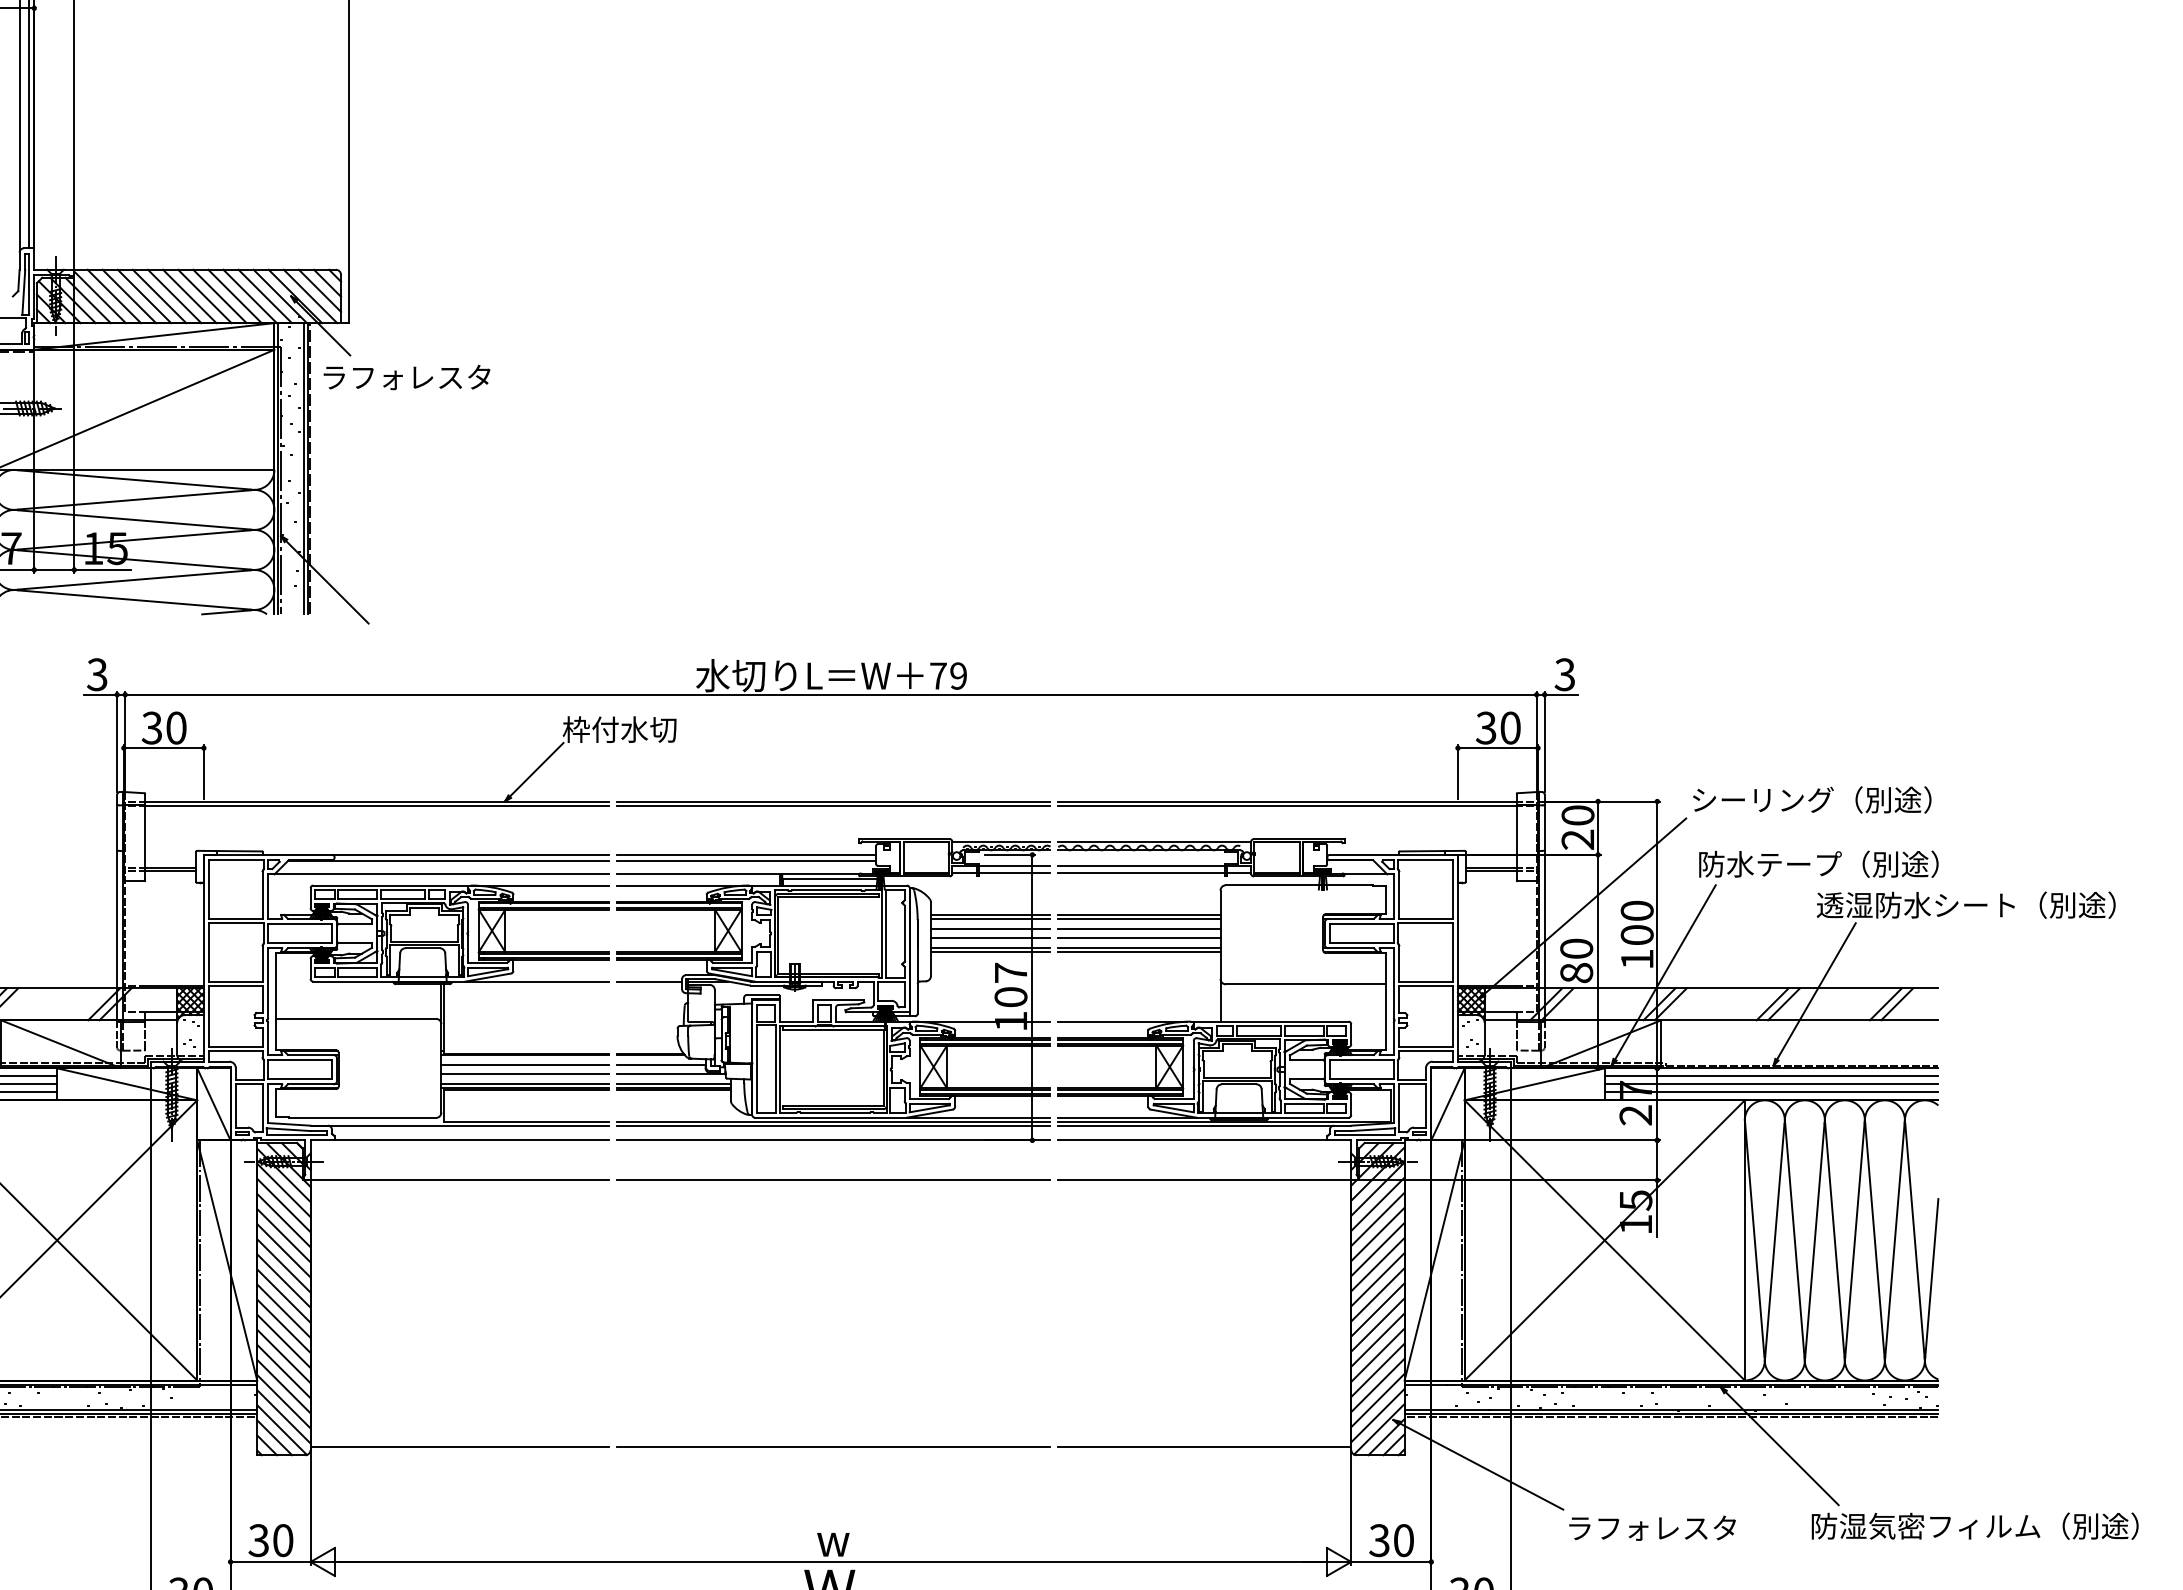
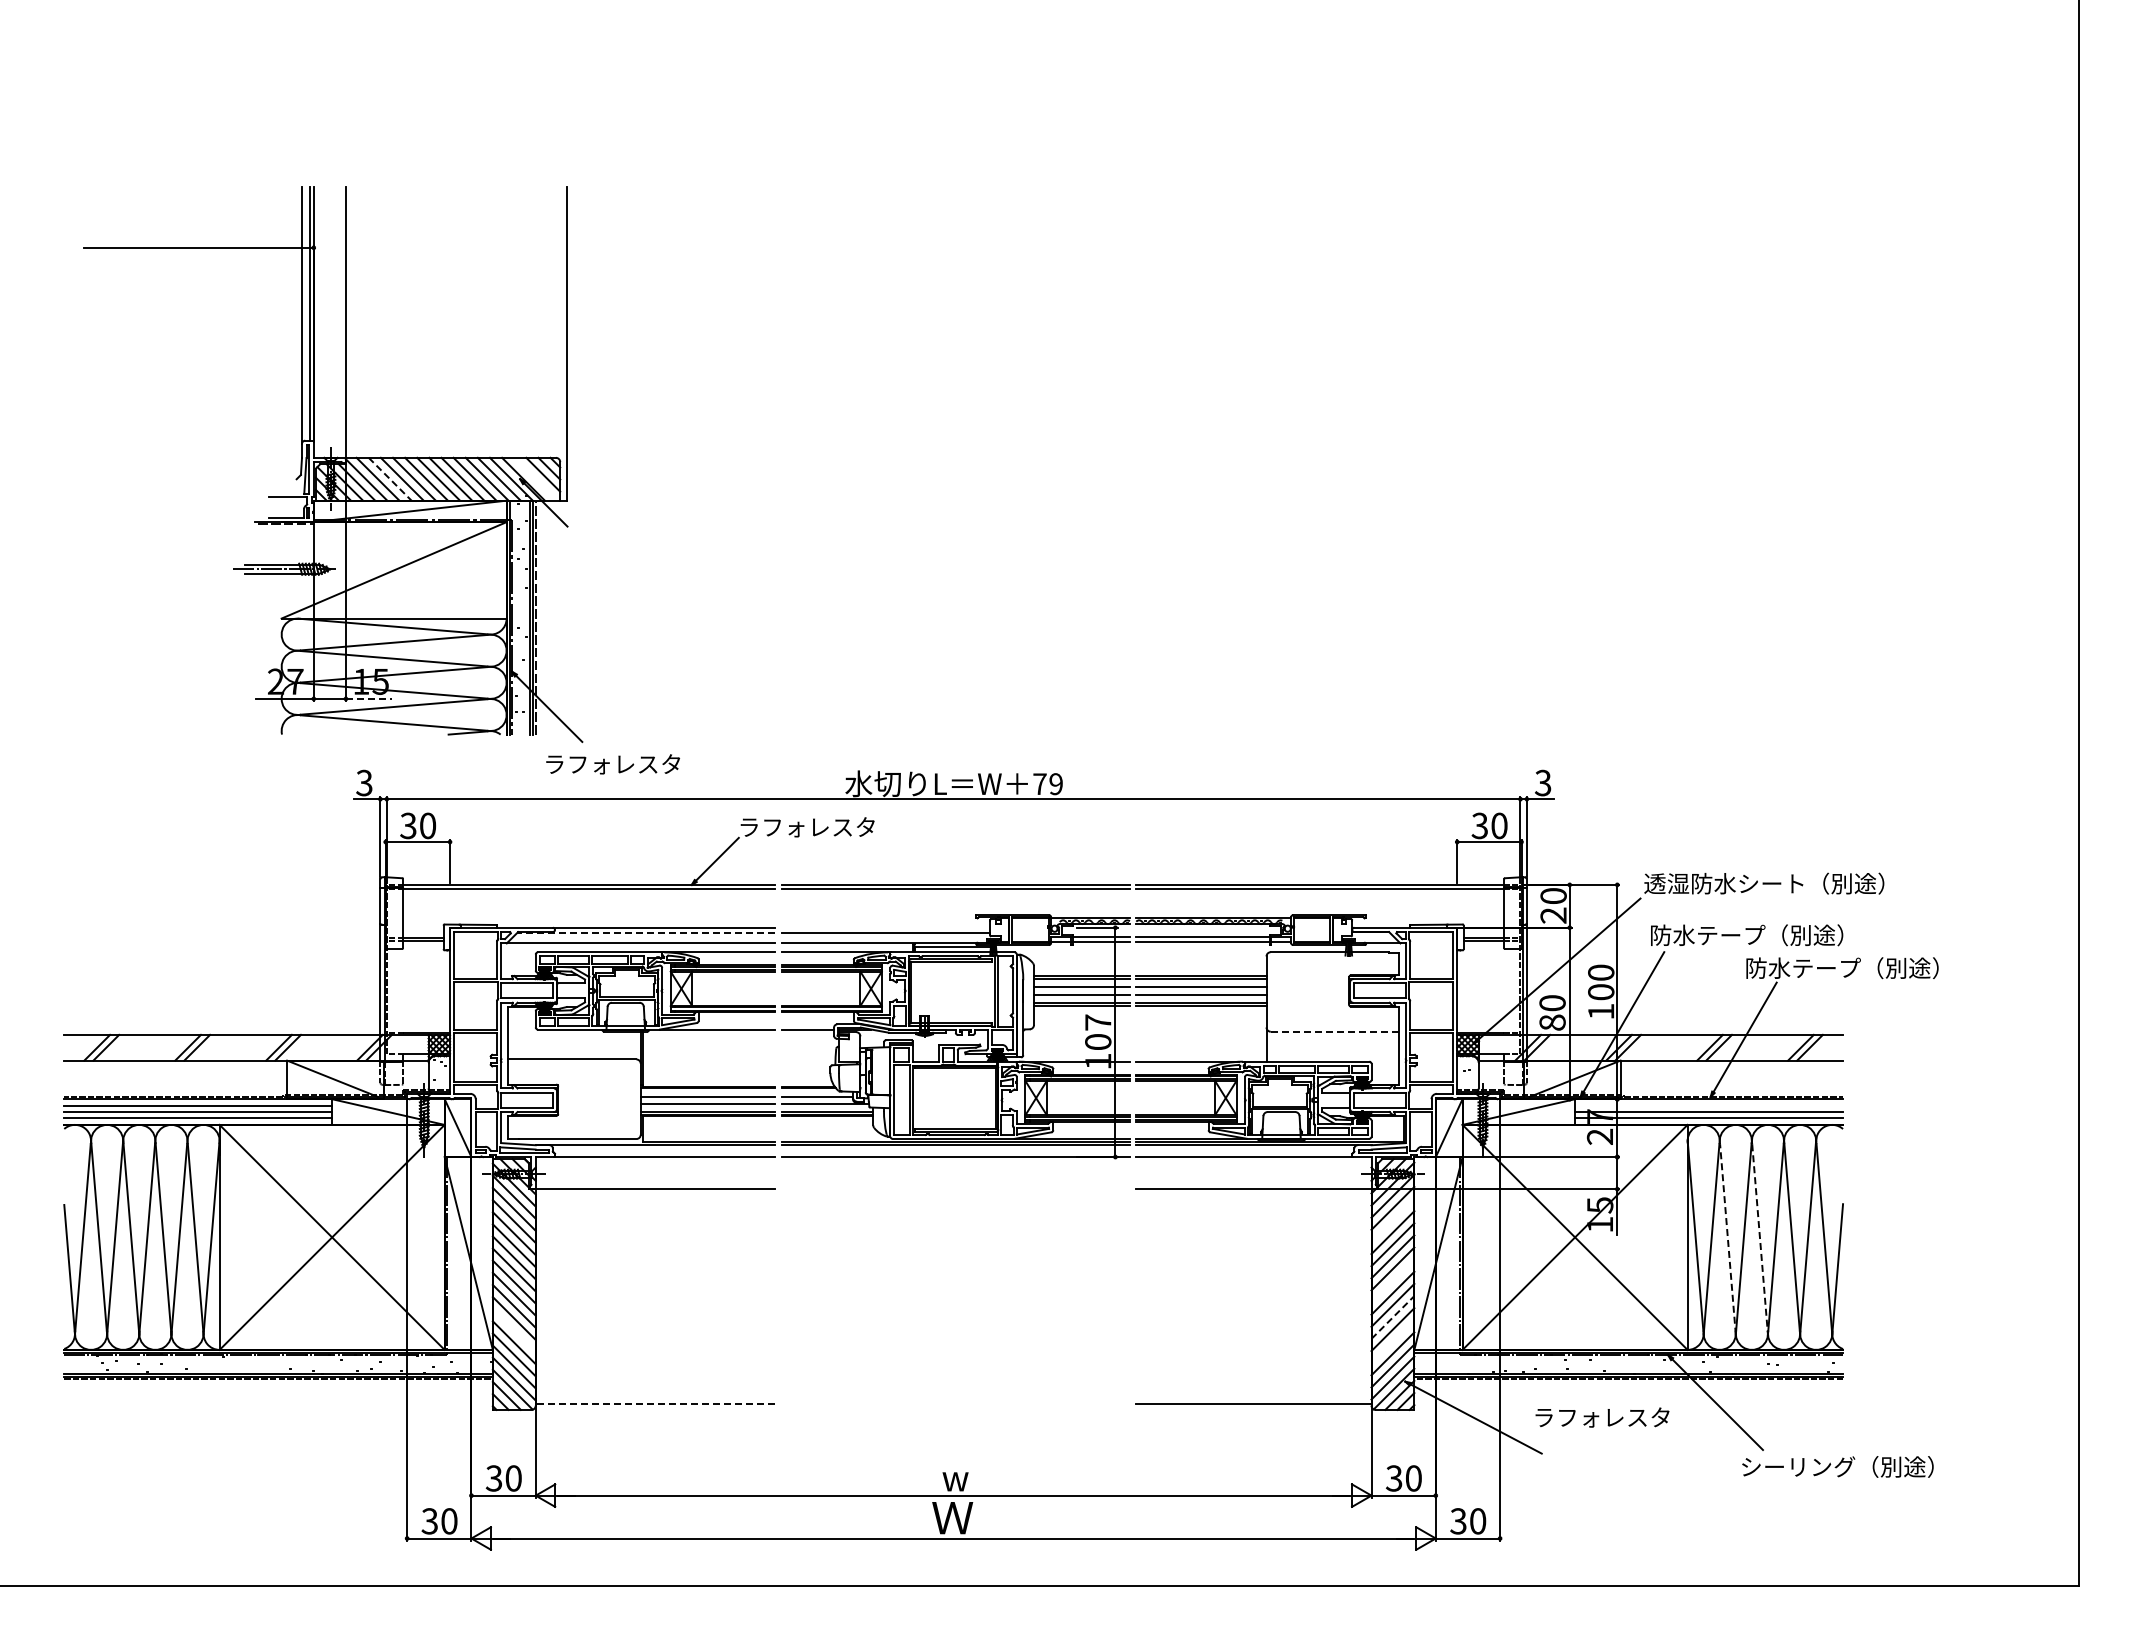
line: (310, 295) -> (535, 478), removed
line: (129, 296) -> (390, 479), solid -> dashed
text: (407, 377) -> (613, 764), moved
line: (102, 569) -> (368, 698), solid -> dashed
text: (647, 728) -> (806, 826), 枠付水切 -> ラフォレスタ
text: (1840, 799) -> (1764, 883), シーリング（別途） -> 透湿防水シート（別途）
line: (746, 854) -> (885, 927), removed
line: (448, 860) -> (646, 932), solid -> dashed
text: (1966, 905) -> (1865, 968), 透湿防水シート（別途） -> 防水テープ（別途）
line: (1305, 984) -> (1334, 1031), solid -> dashed
line: (1772, 1076) -> (1709, 1105), removed
line: (833, 1180) -> (955, 1189), removed
line: (1377, 1219) -> (1392, 1220), removed
line: (1794, 1243) -> (1727, 1239), solid -> dashed
line: (1835, 1243) -> (1760, 1239), solid -> dashed
line: (1377, 1294) -> (1392, 1280), removed
line: (1378, 1340) -> (1393, 1317), solid -> dashed
line: (282, 1356) -> (513, 1330), removed
line: (1377, 1370) -> (1392, 1341), removed
line: (459, 1447) -> (655, 1403), solid -> dashed
line: (833, 1447) -> (955, 1403), removed
text: (1975, 1525) -> (1872, 1466), 防湿気密フィルム（別途） -> シーリング（別途）
text: (1652, 1528) -> (1602, 1417), moved

